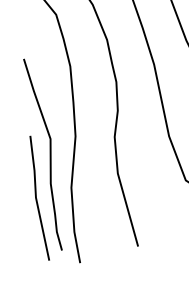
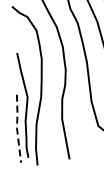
line: (35, 198) -> (16, 128), solid -> dashed

